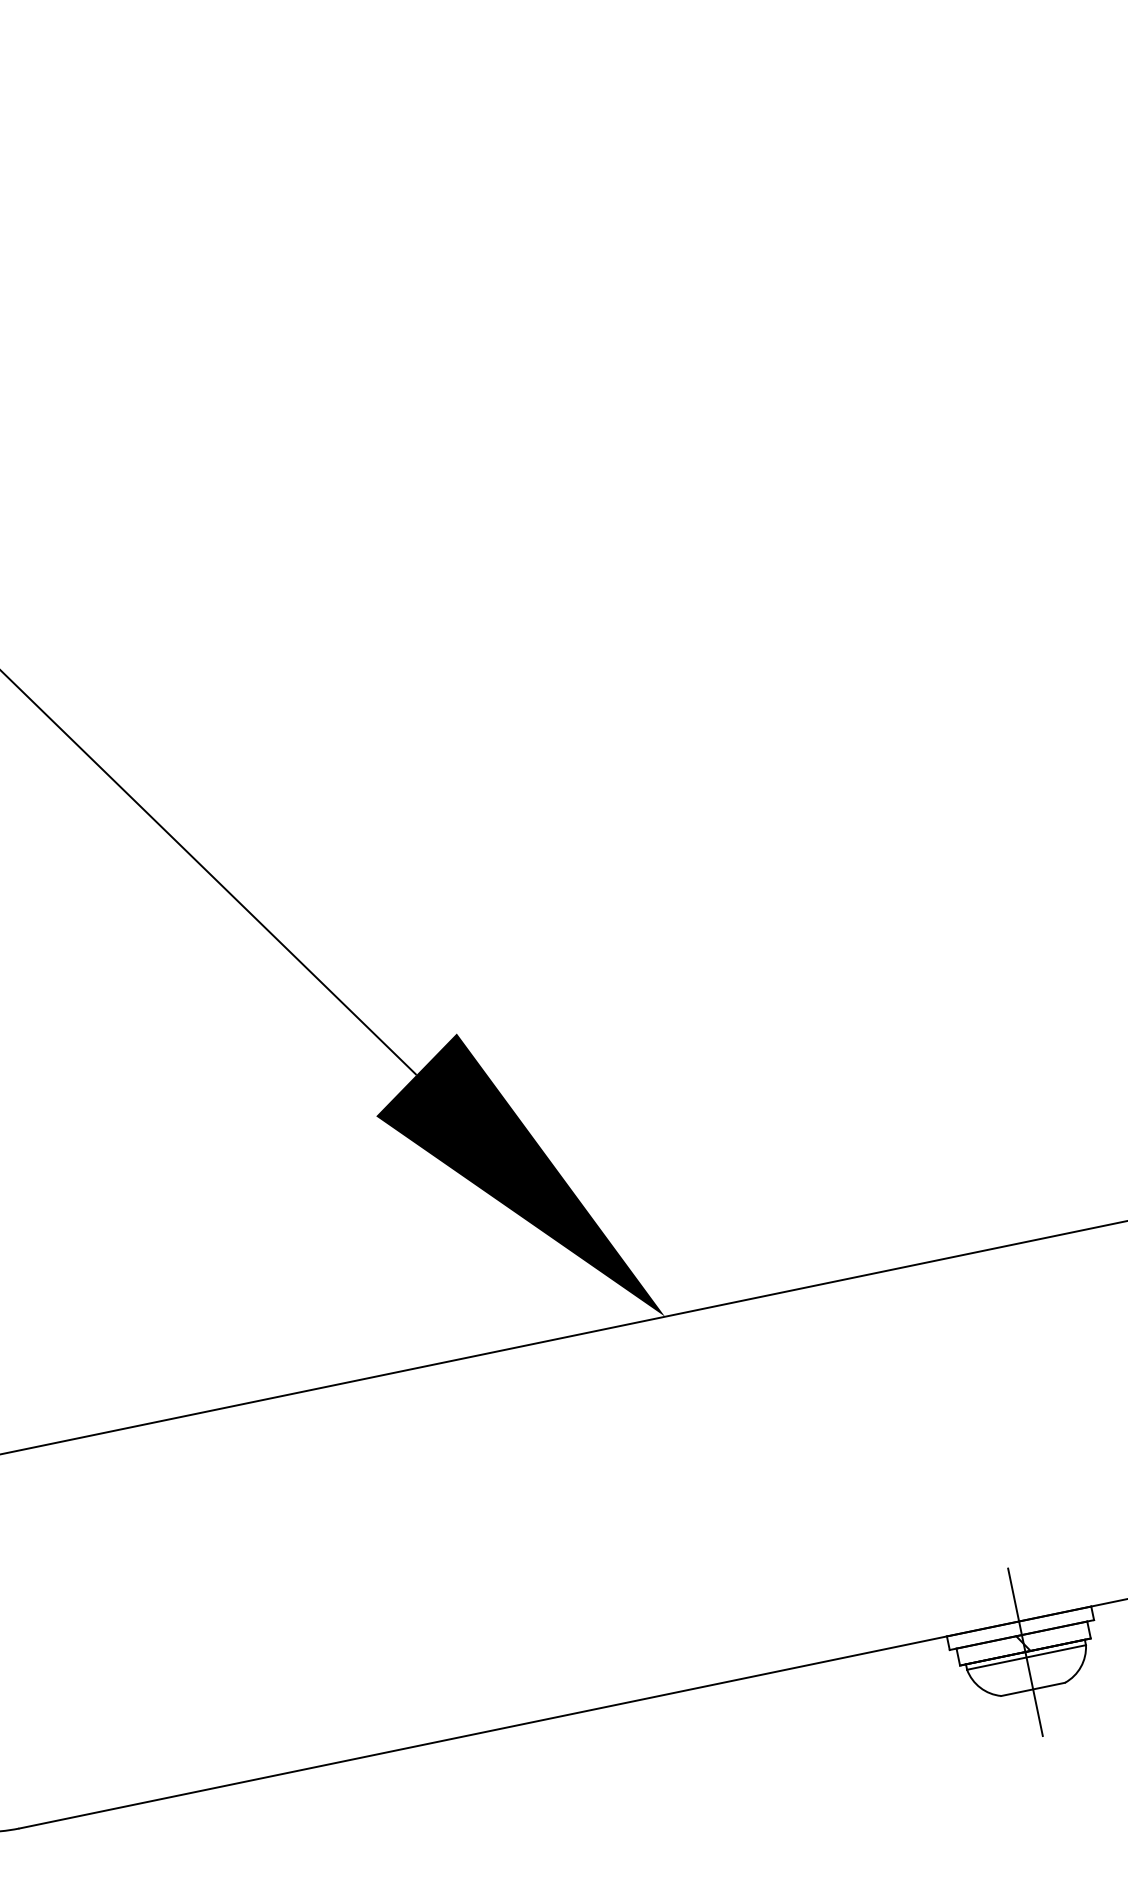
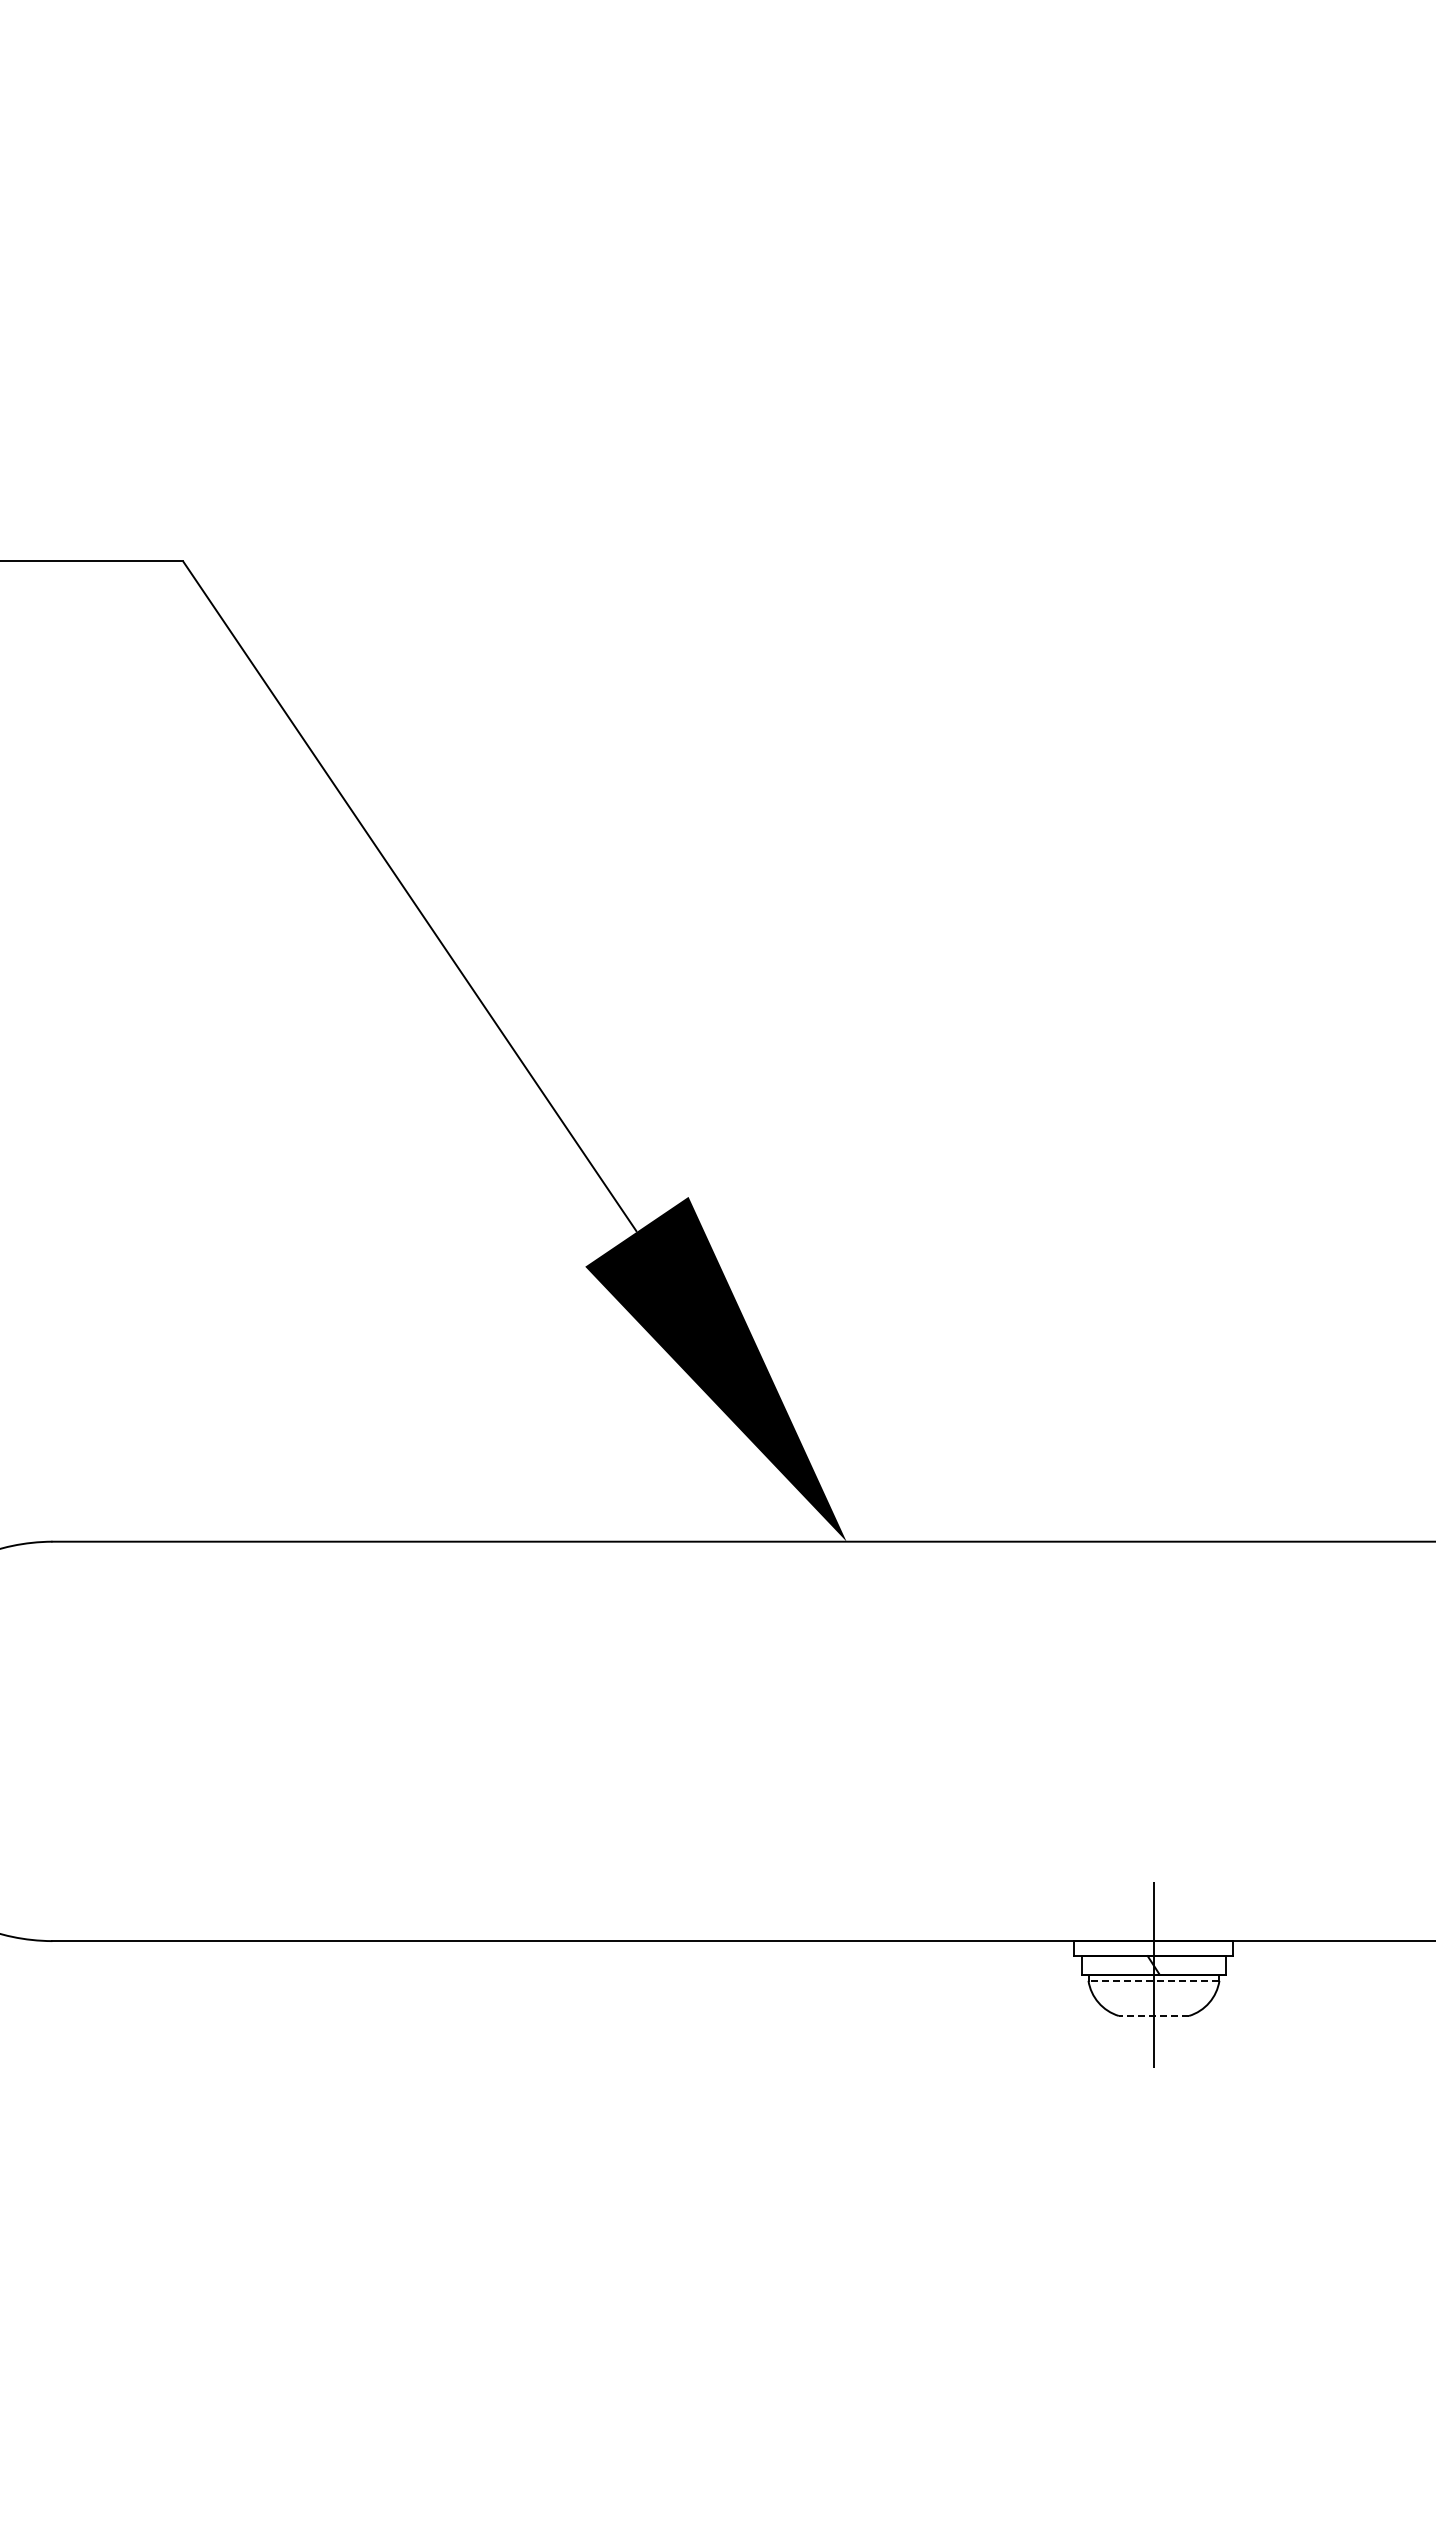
line: (1026, 1657) -> (1153, 1980), solid -> dashed
line: (1032, 1689) -> (1153, 2015), solid -> dashed

